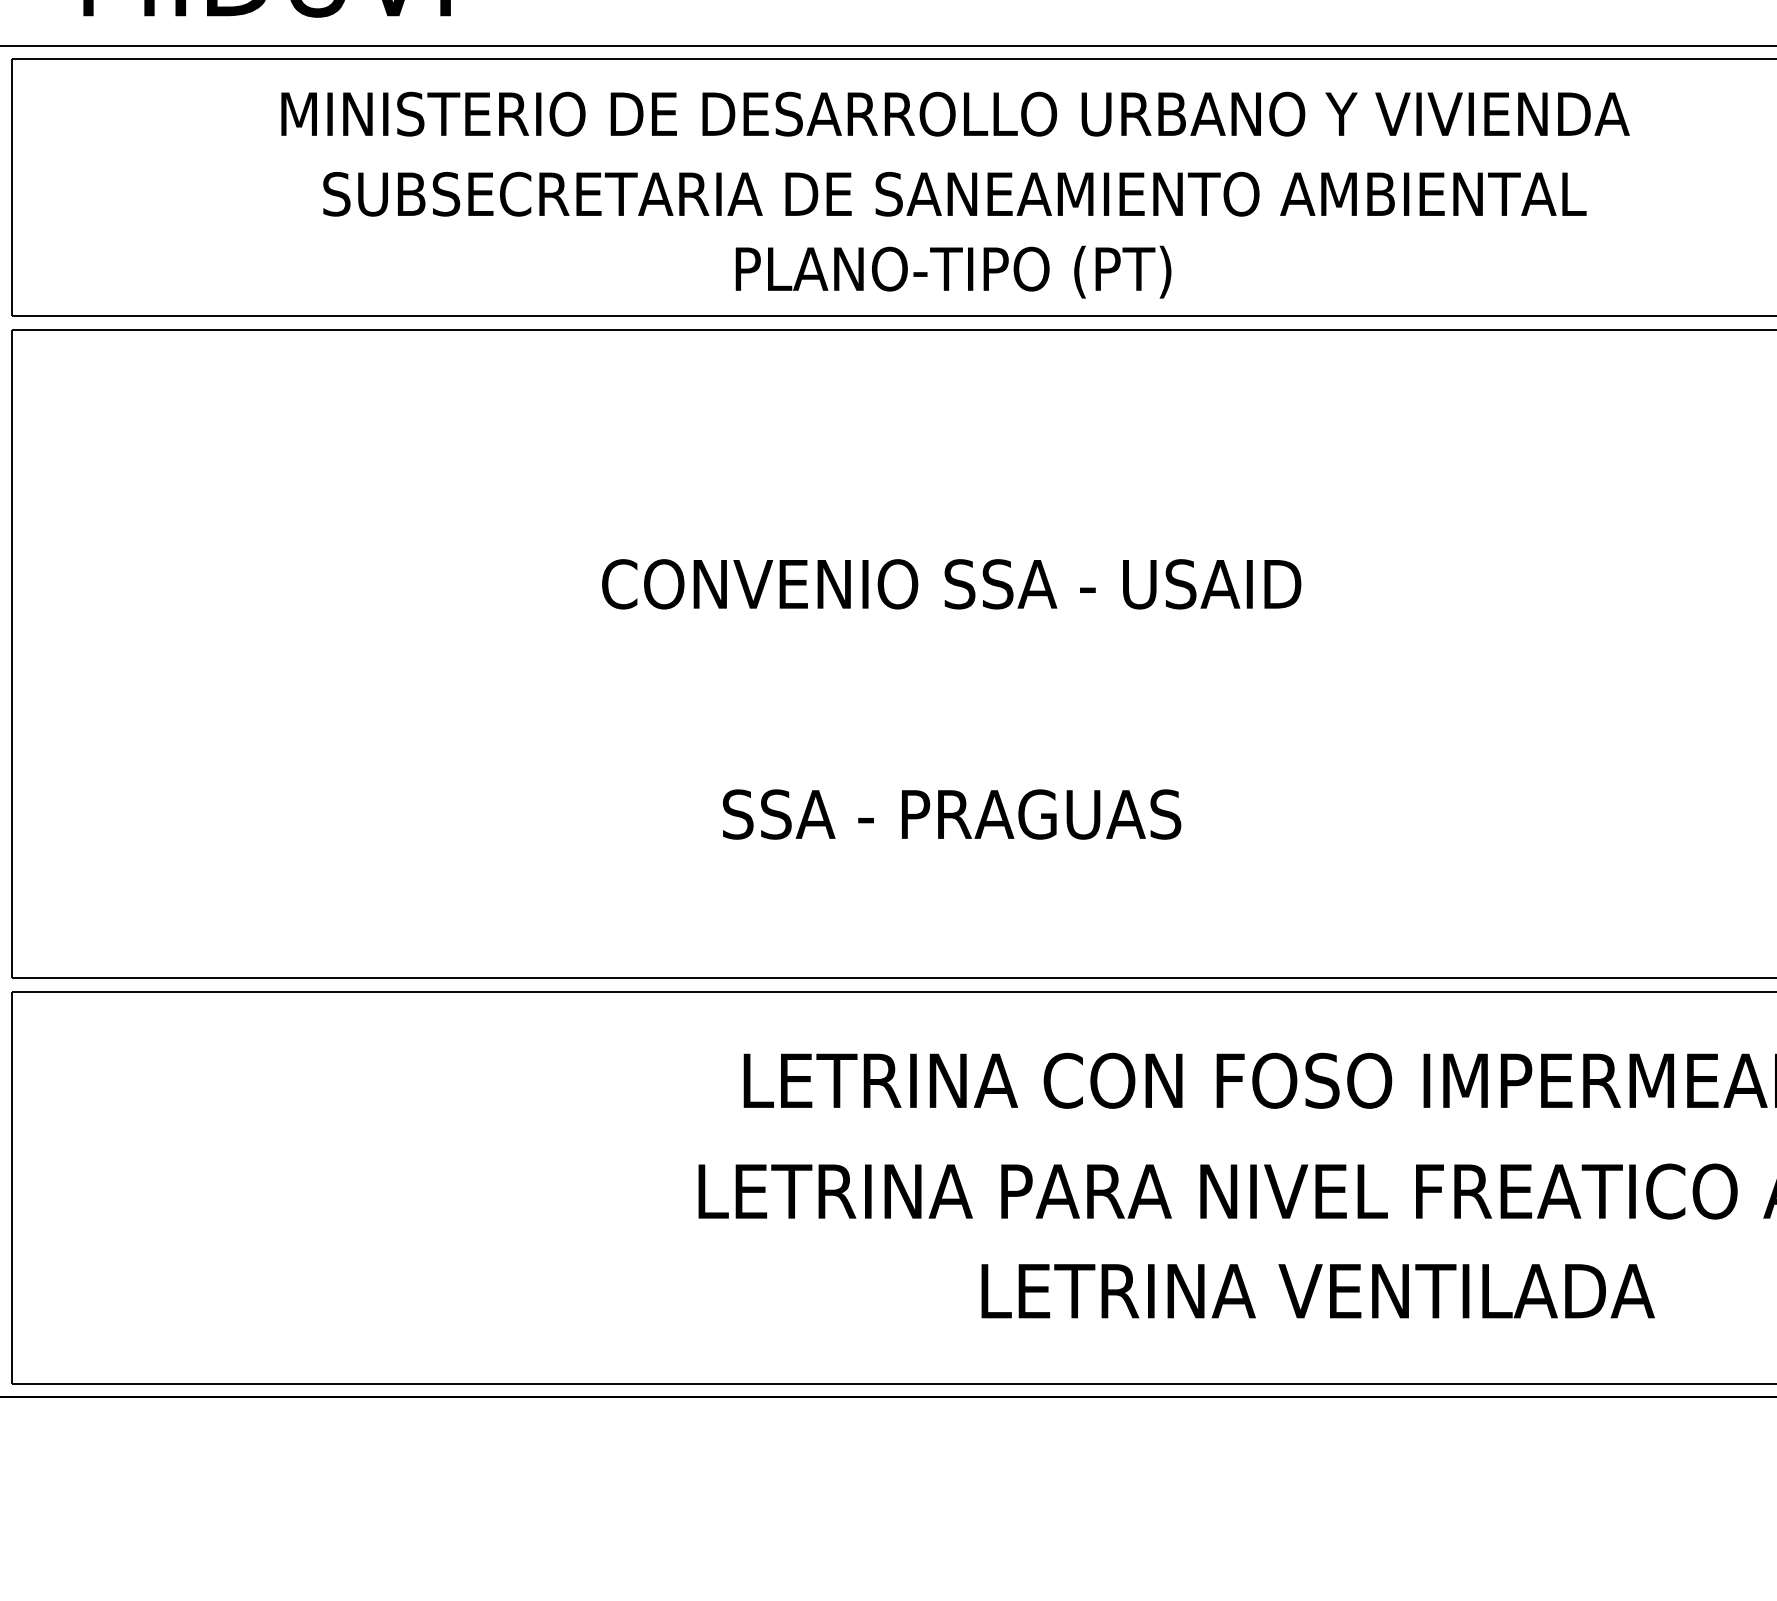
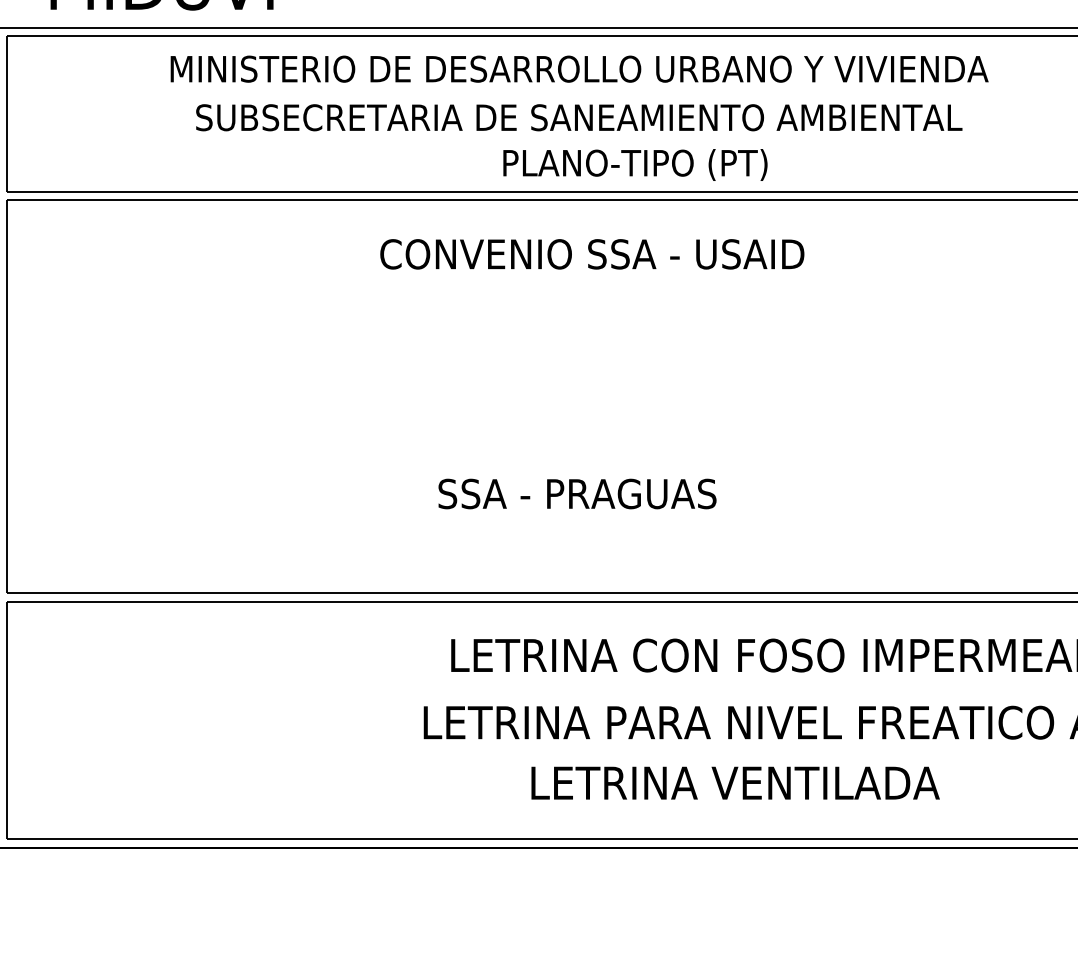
text: (953, 271) -> (635, 164), moved
text: (951, 584) -> (592, 254), moved
text: (1317, 1290) -> (735, 782), moved

